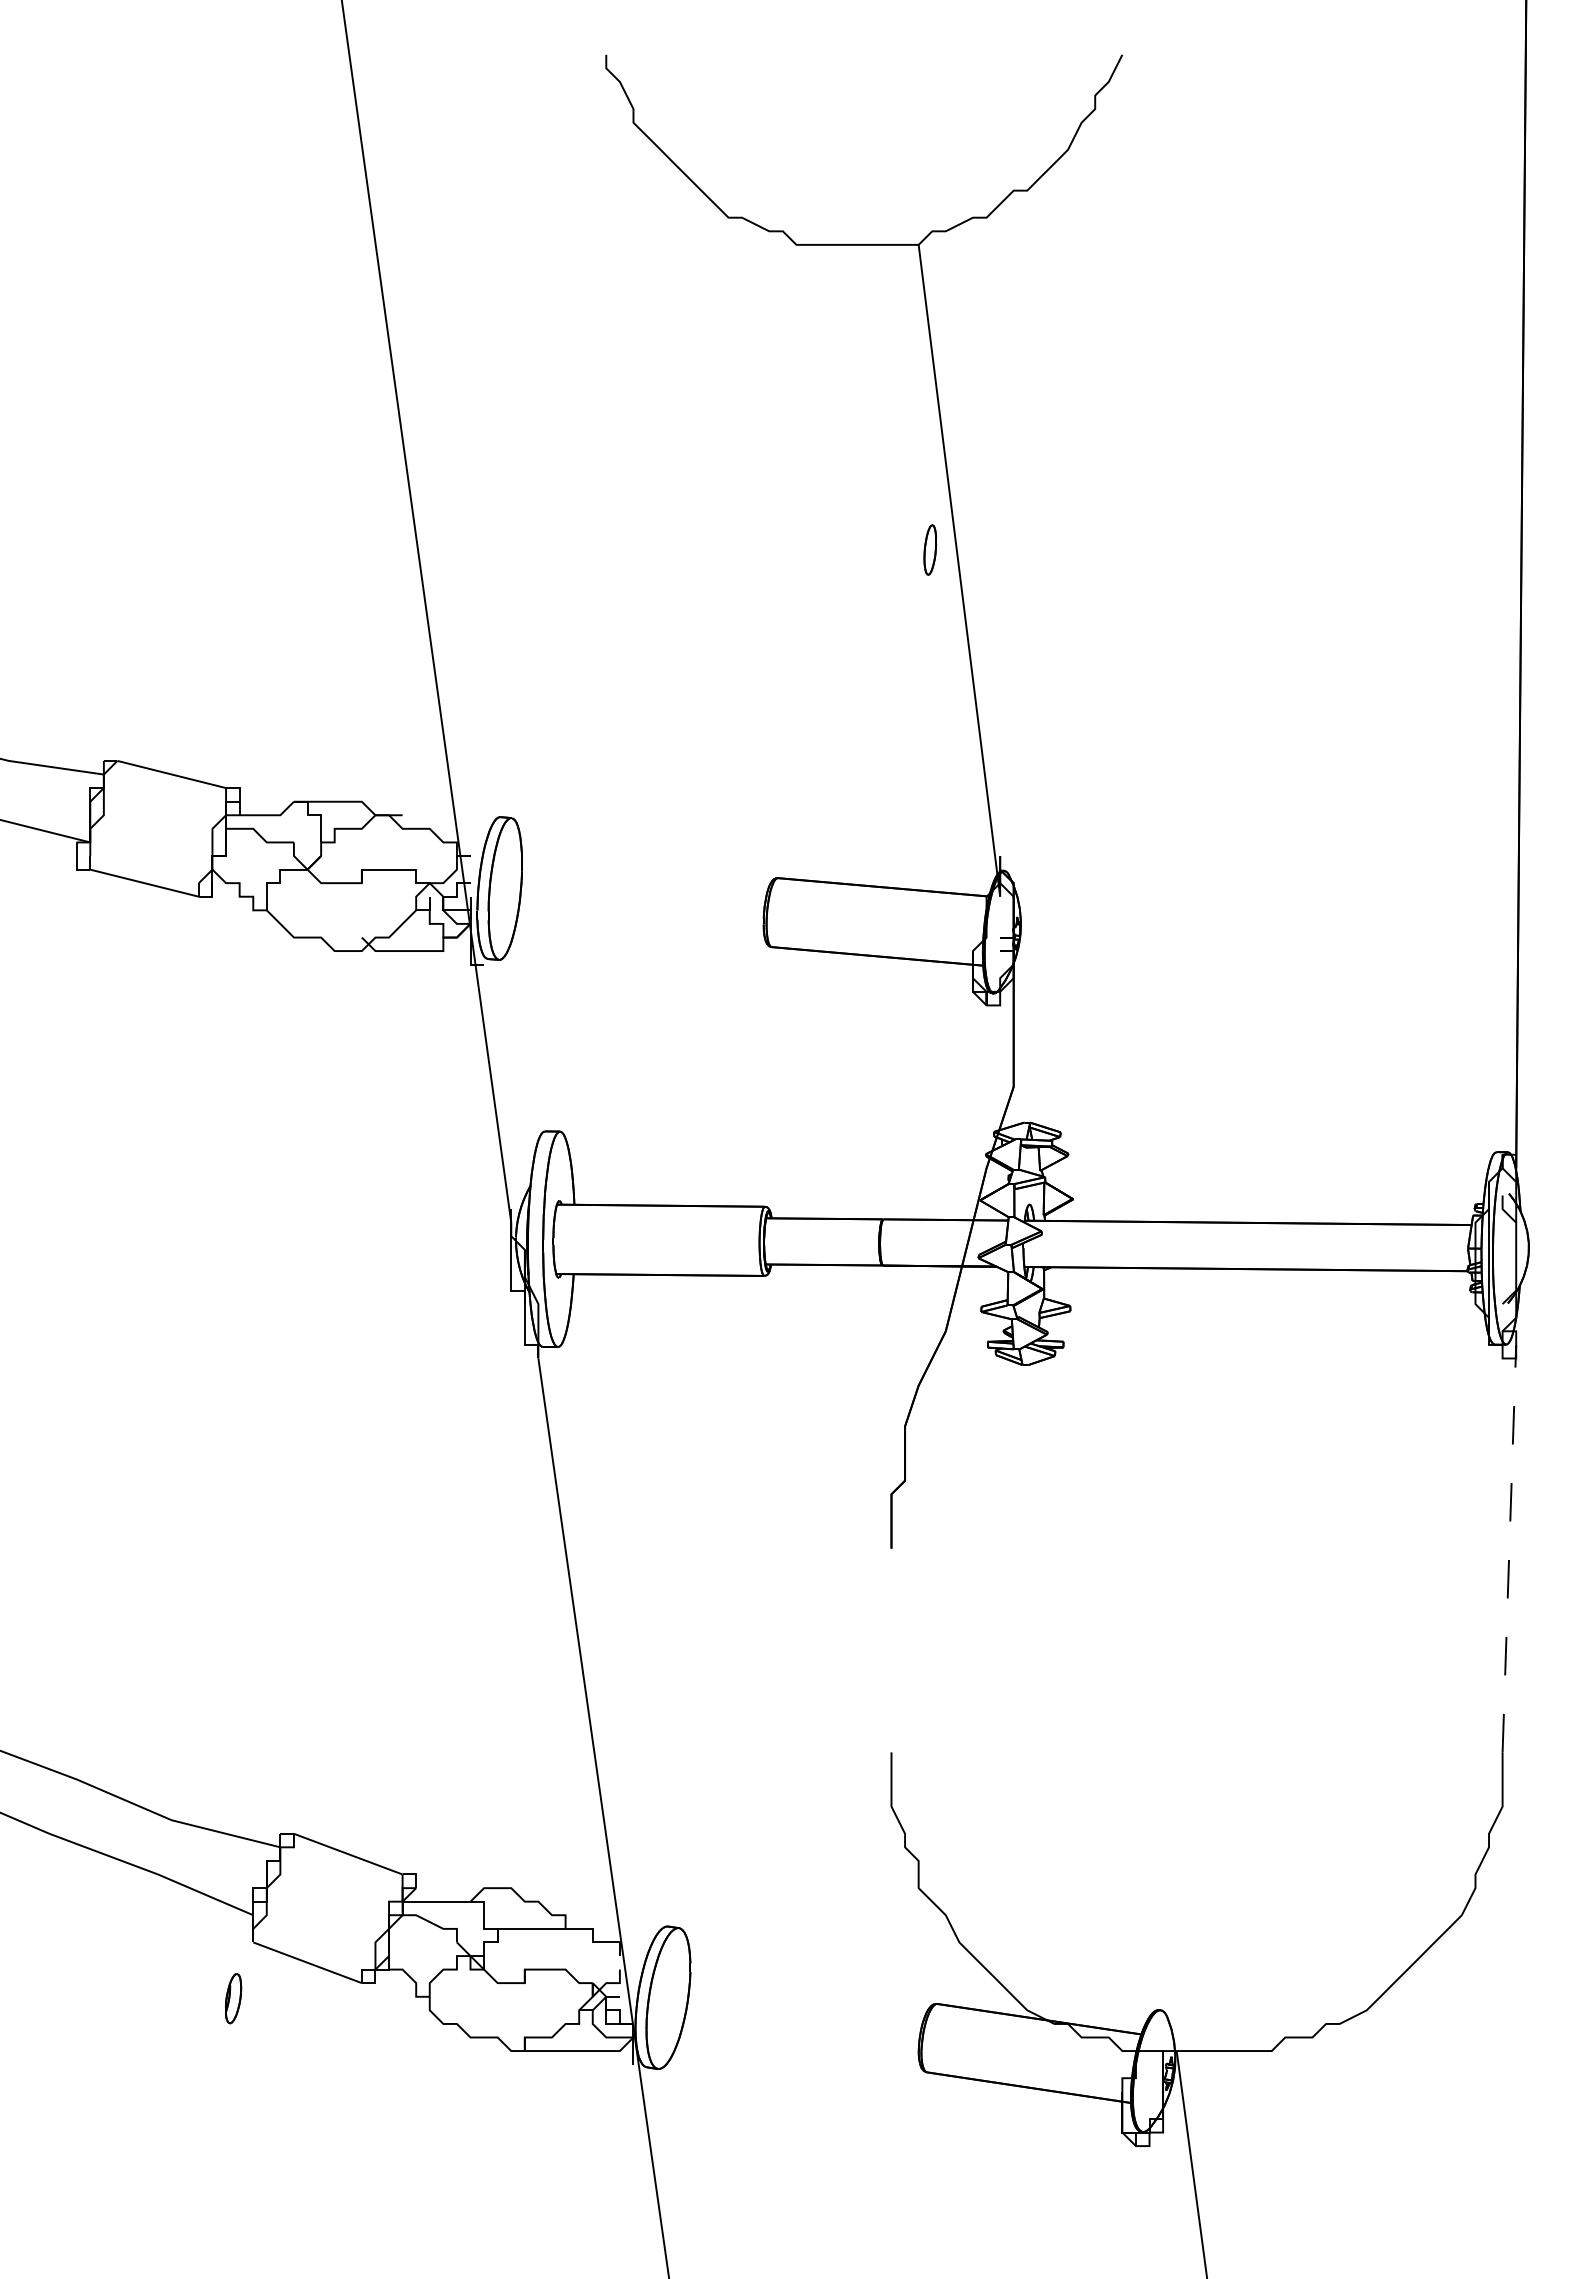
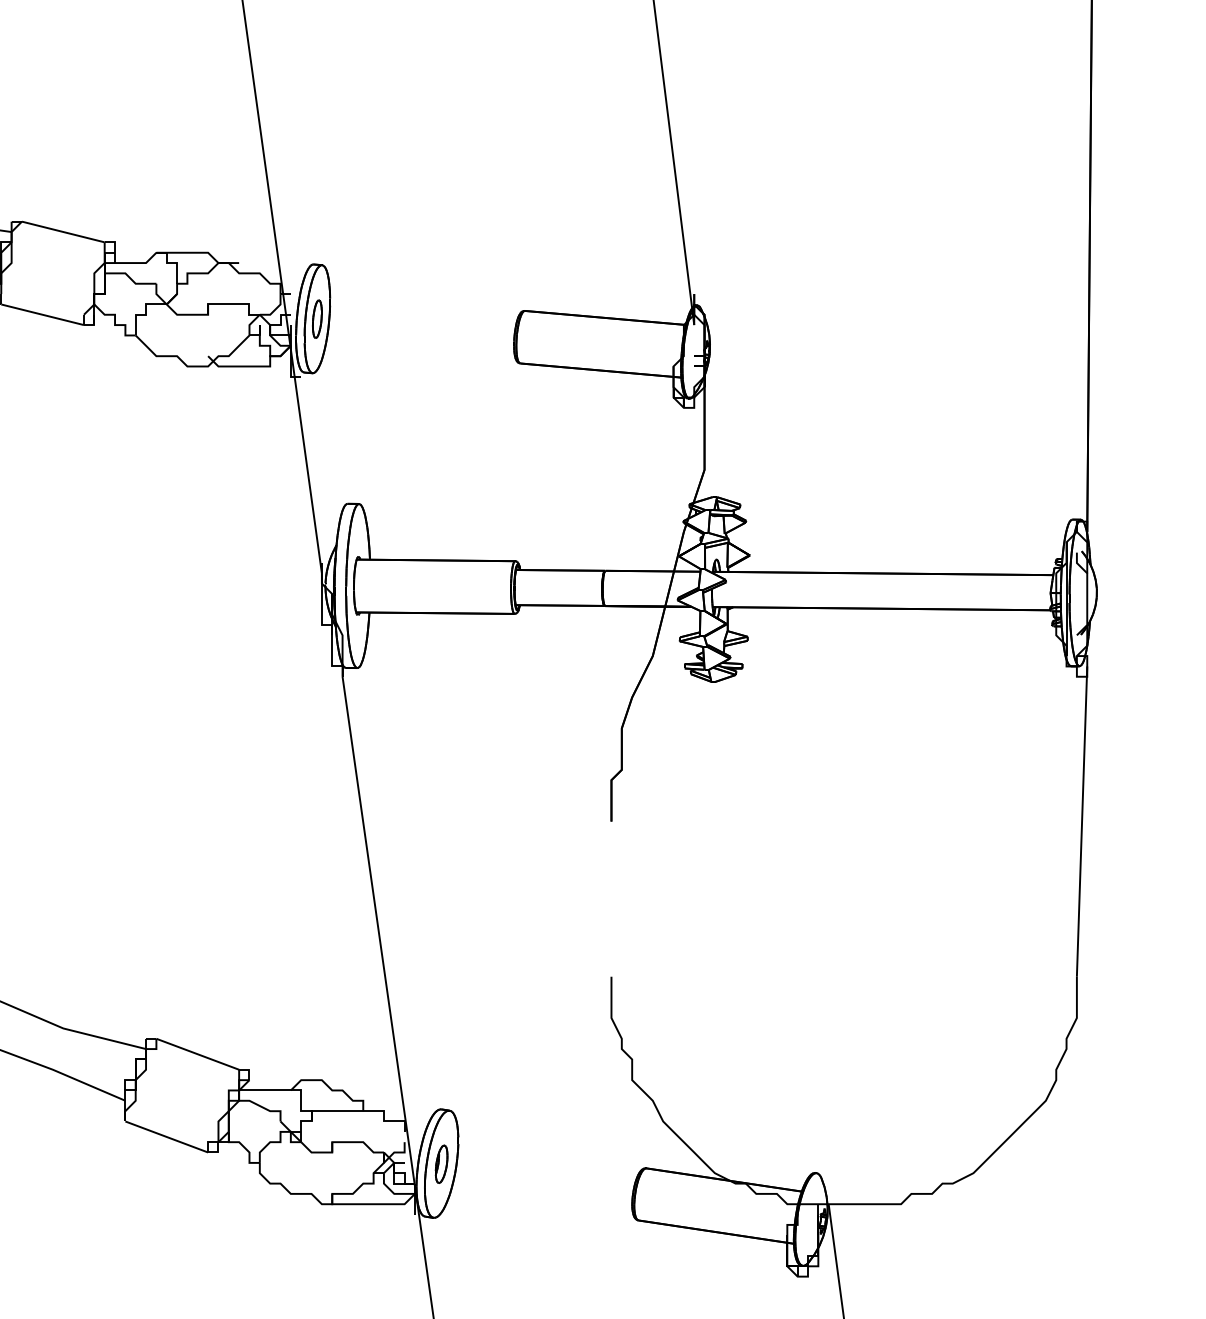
part: (930, 549) -> (317, 318), moved
line: (1509, 1548) -> (1082, 821), dashed -> solid
part: (233, 1998) -> (441, 1164), moved

